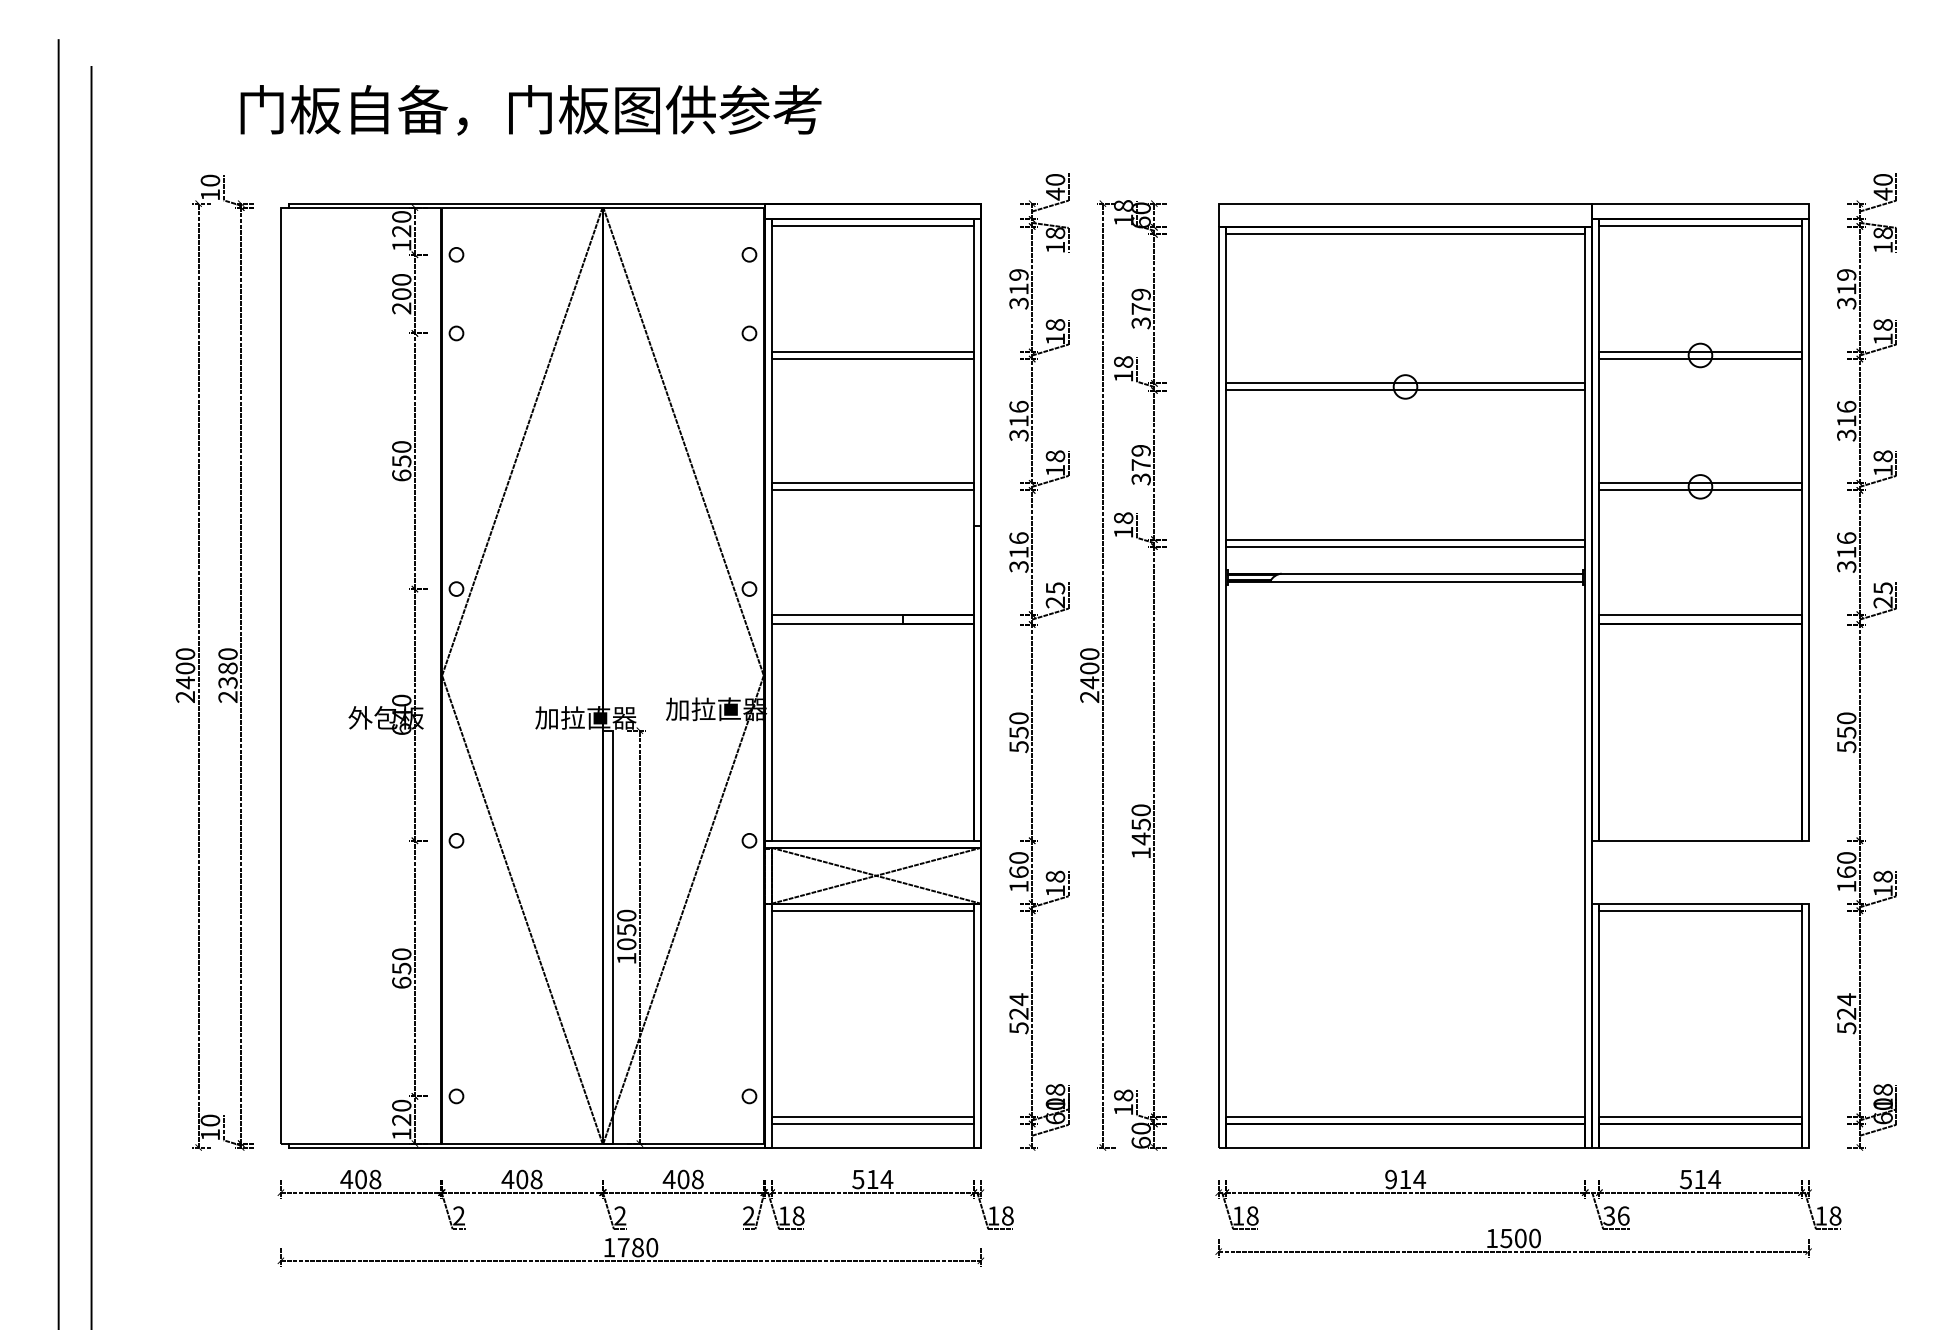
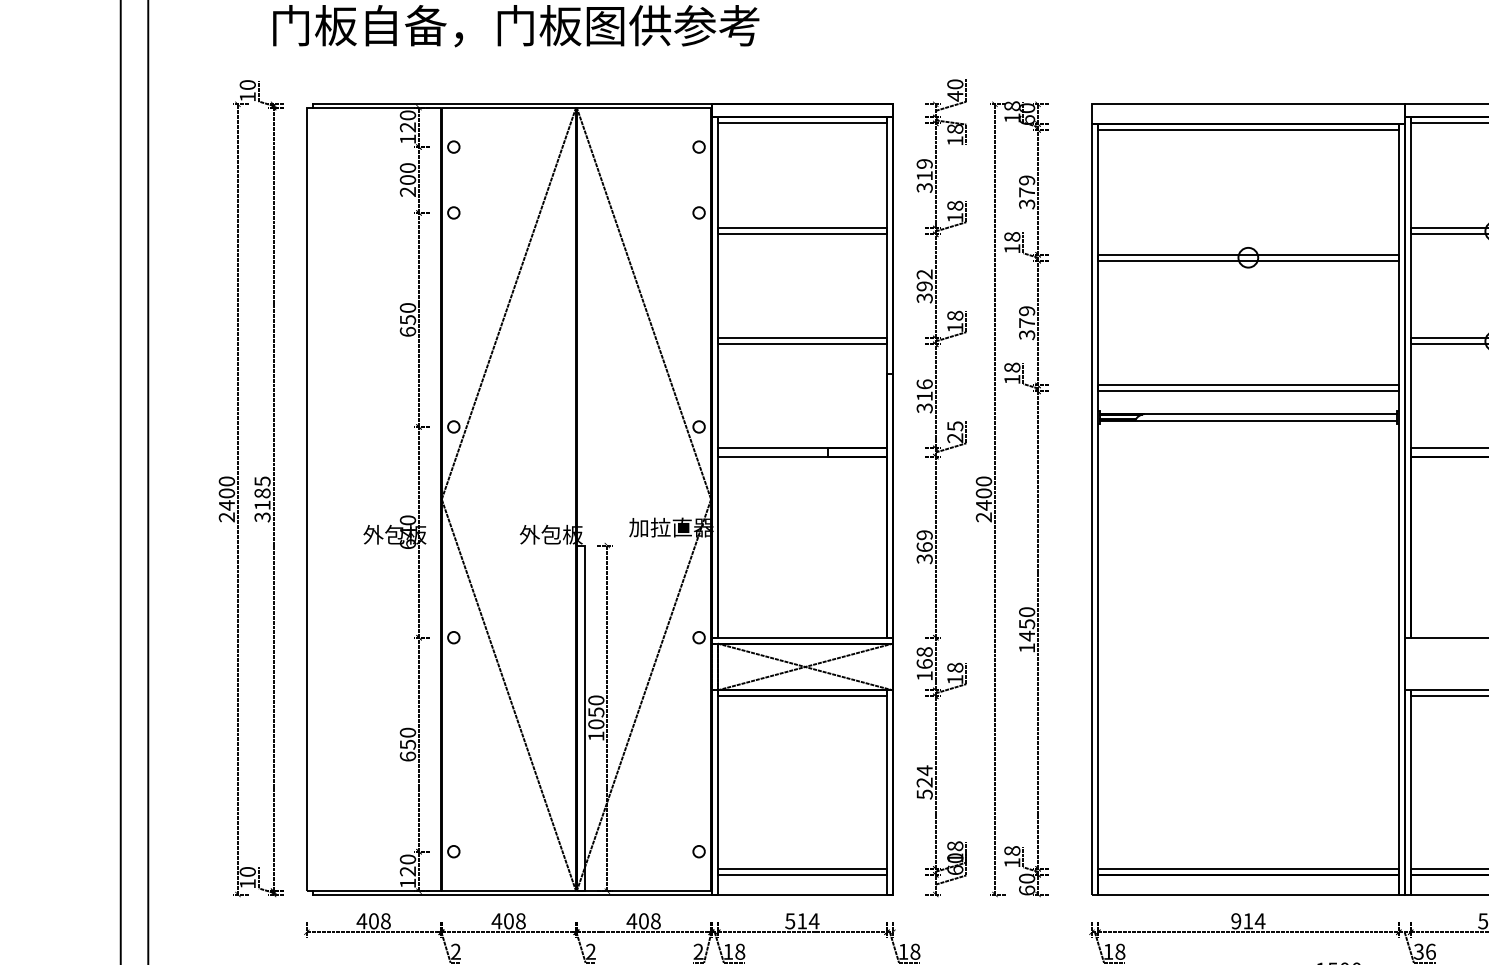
text: (1018, 413) -> (924, 279), 316 -> 392
text: (227, 675) -> (262, 499), 2380 -> 3185
text: (585, 717) -> (561, 534), 加拉直器 -> 外包板
text: (1018, 732) -> (924, 547), 550 -> 369
text: (1018, 857) -> (924, 651), 160 -> 168

